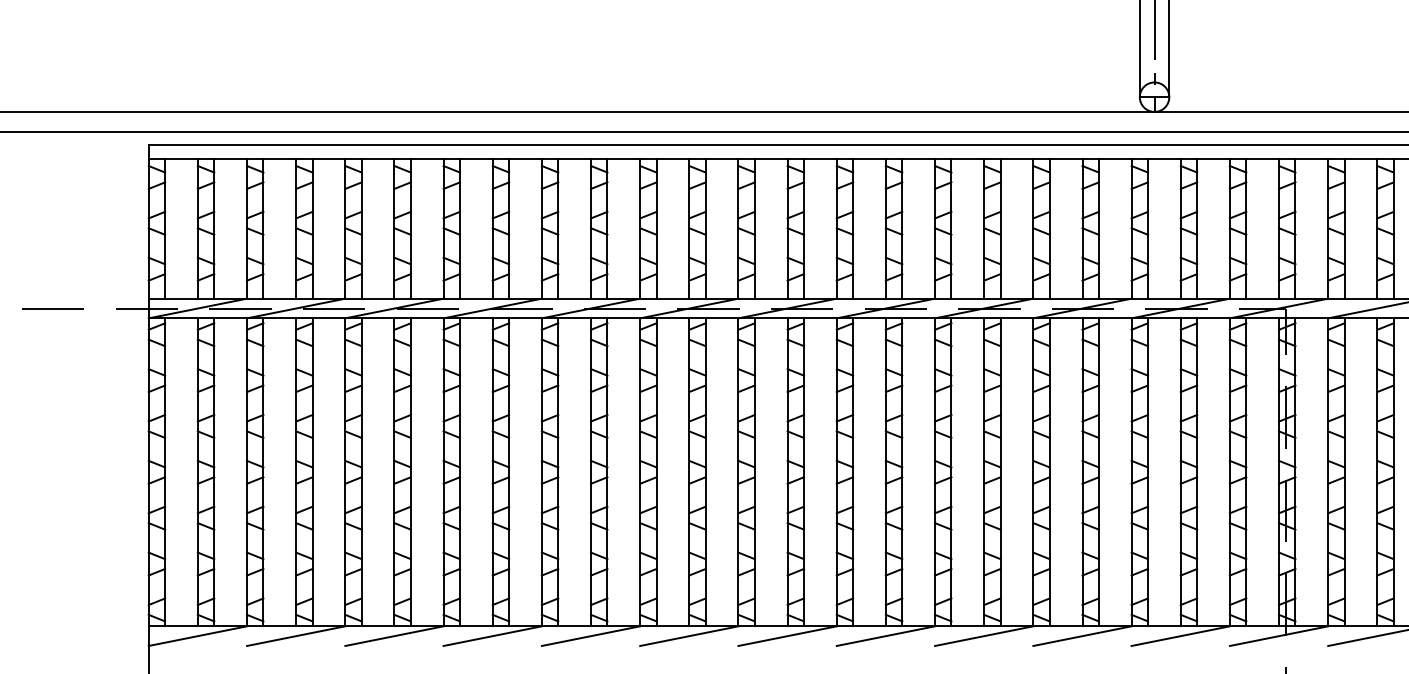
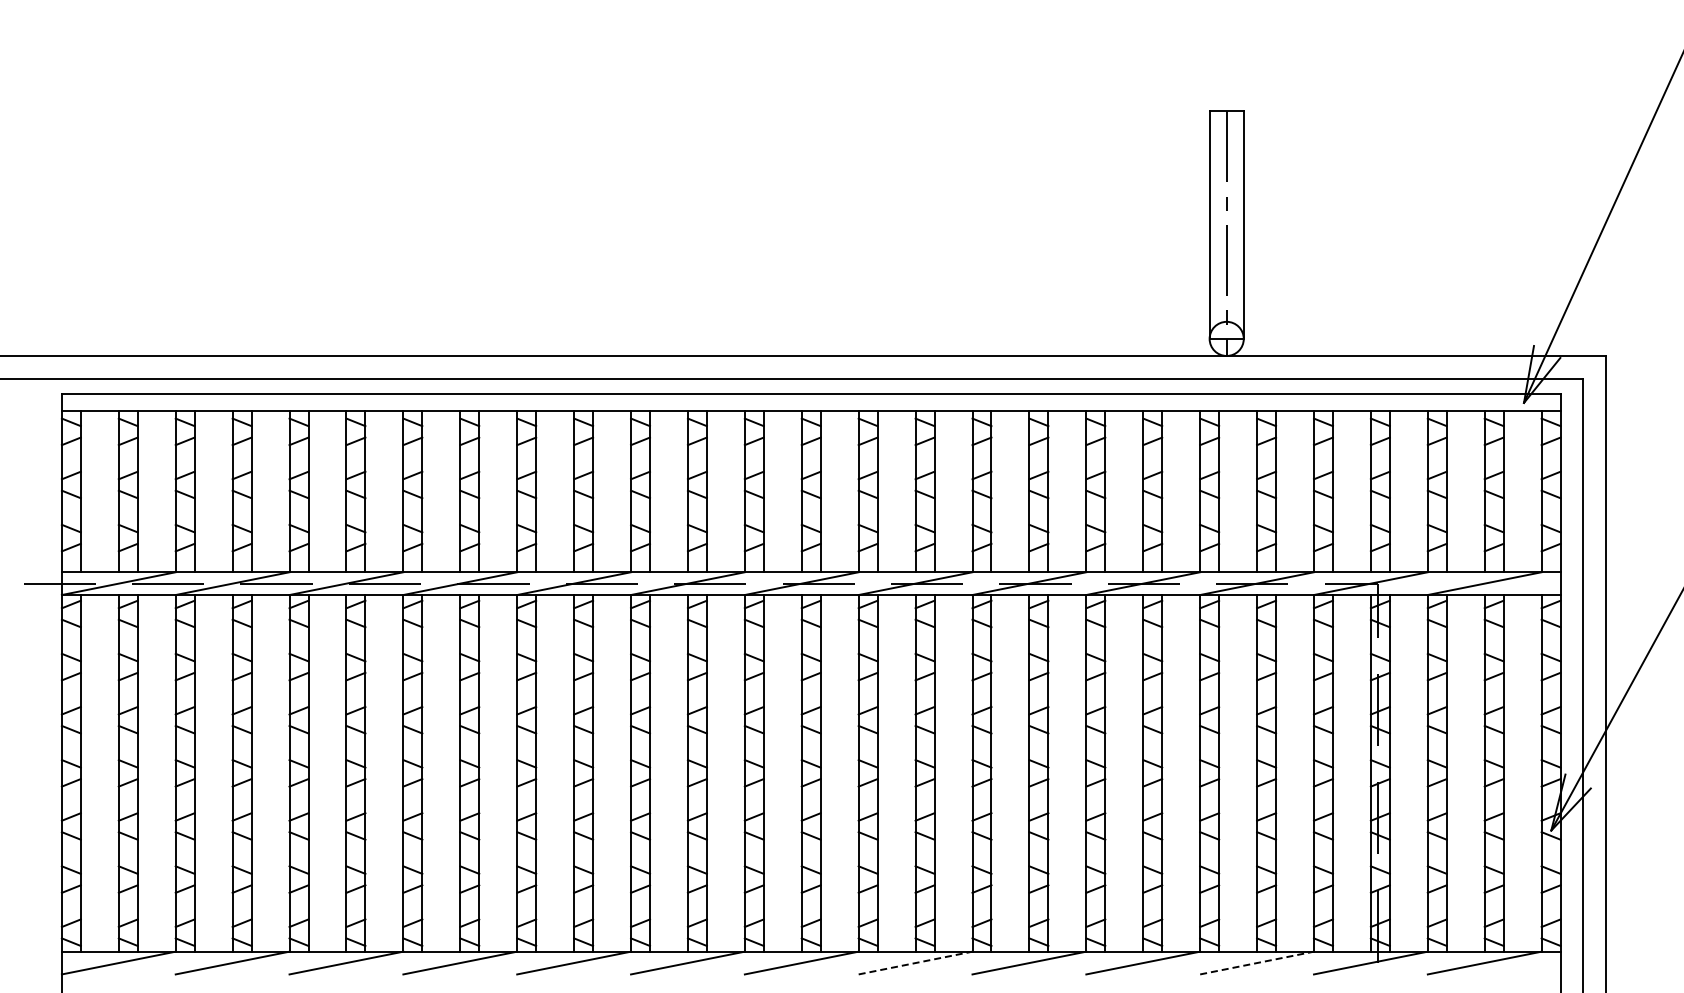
line: (886, 635) -> (916, 962), solid -> dashed
line: (1181, 635) -> (1257, 962), solid -> dashed

